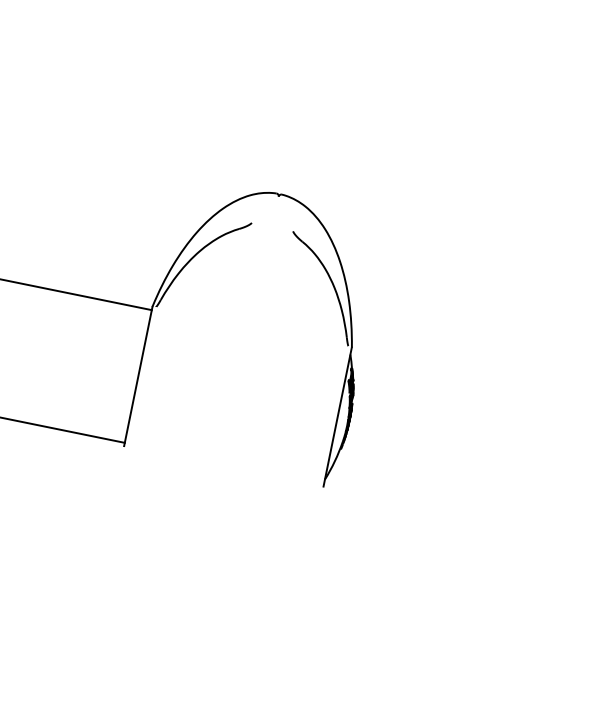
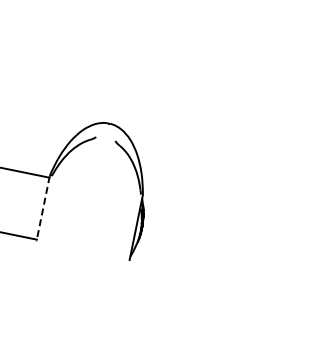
line: (139, 378) -> (43, 209), solid -> dashed

